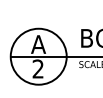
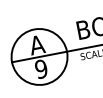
text: (37, 68) -> (40, 68), 2 -> 9

